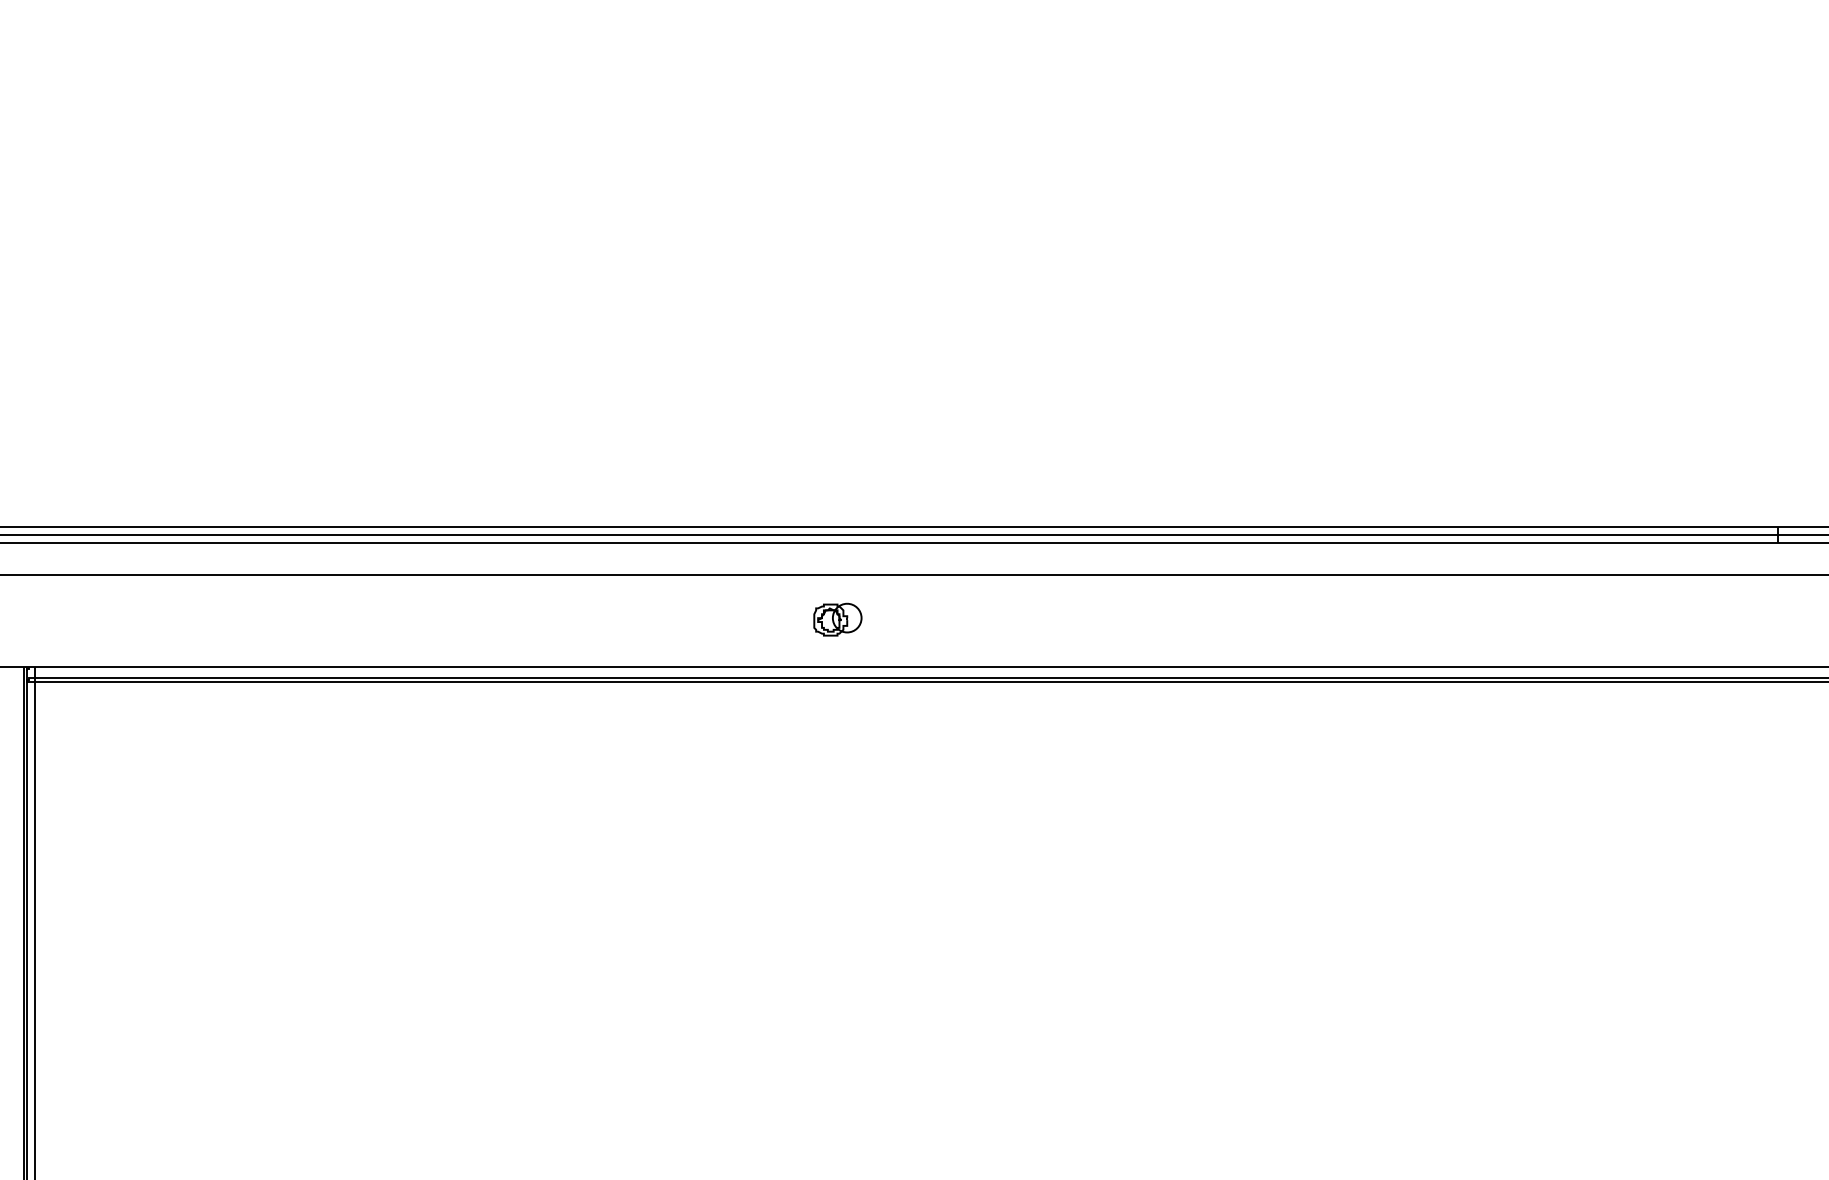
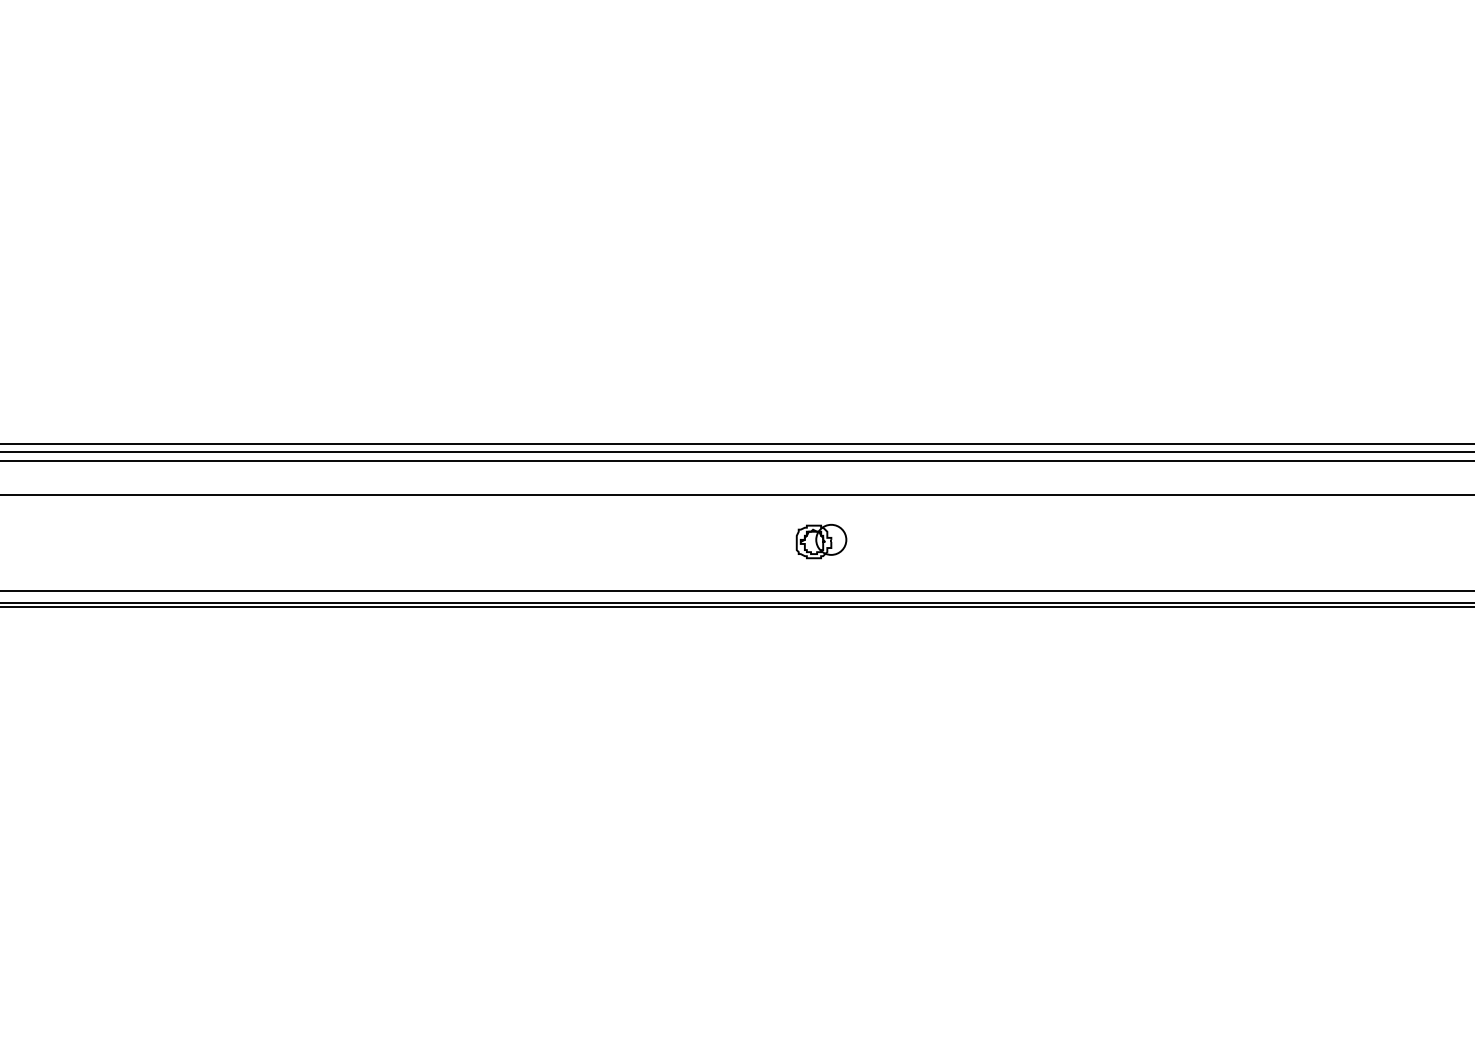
part: (837, 619) -> (821, 541), moved

